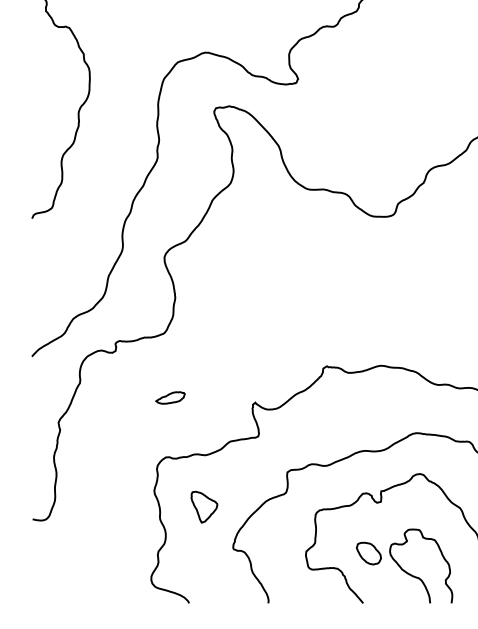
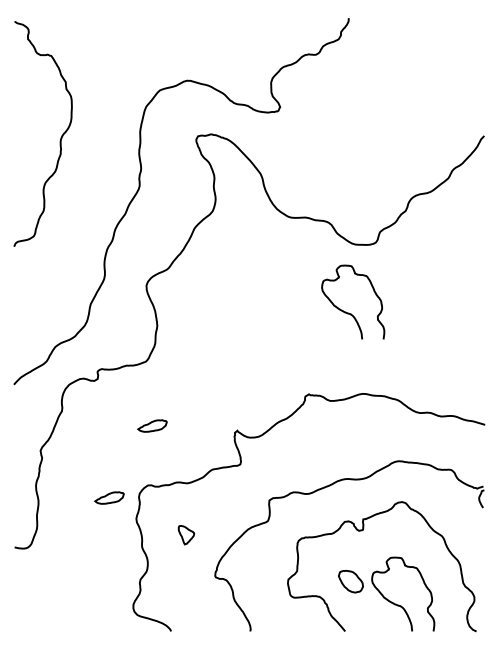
curve: (366, 284) -> (348, 312), added
part: (127, 469) -> (109, 497), added
part: (204, 506) -> (186, 534), size x0.6

